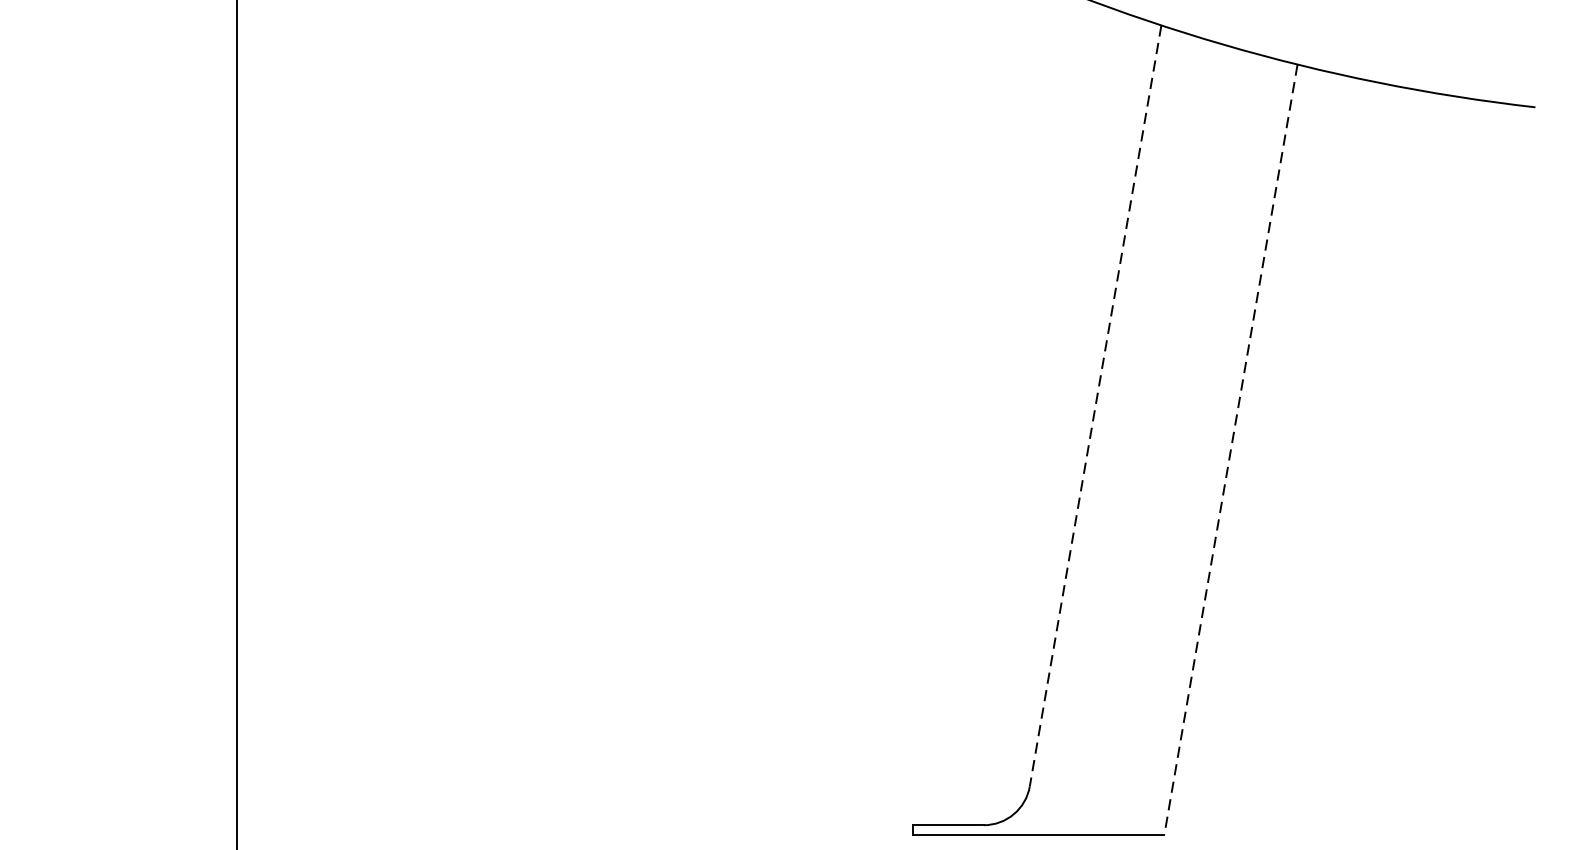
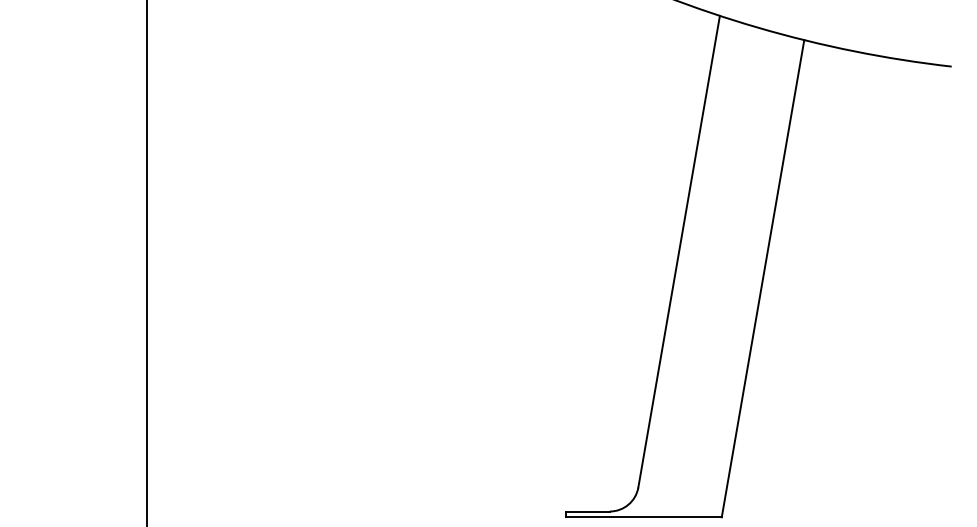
line: (1096, 407) -> (679, 252), dashed -> solid
line: (1230, 450) -> (762, 279), dashed -> solid

